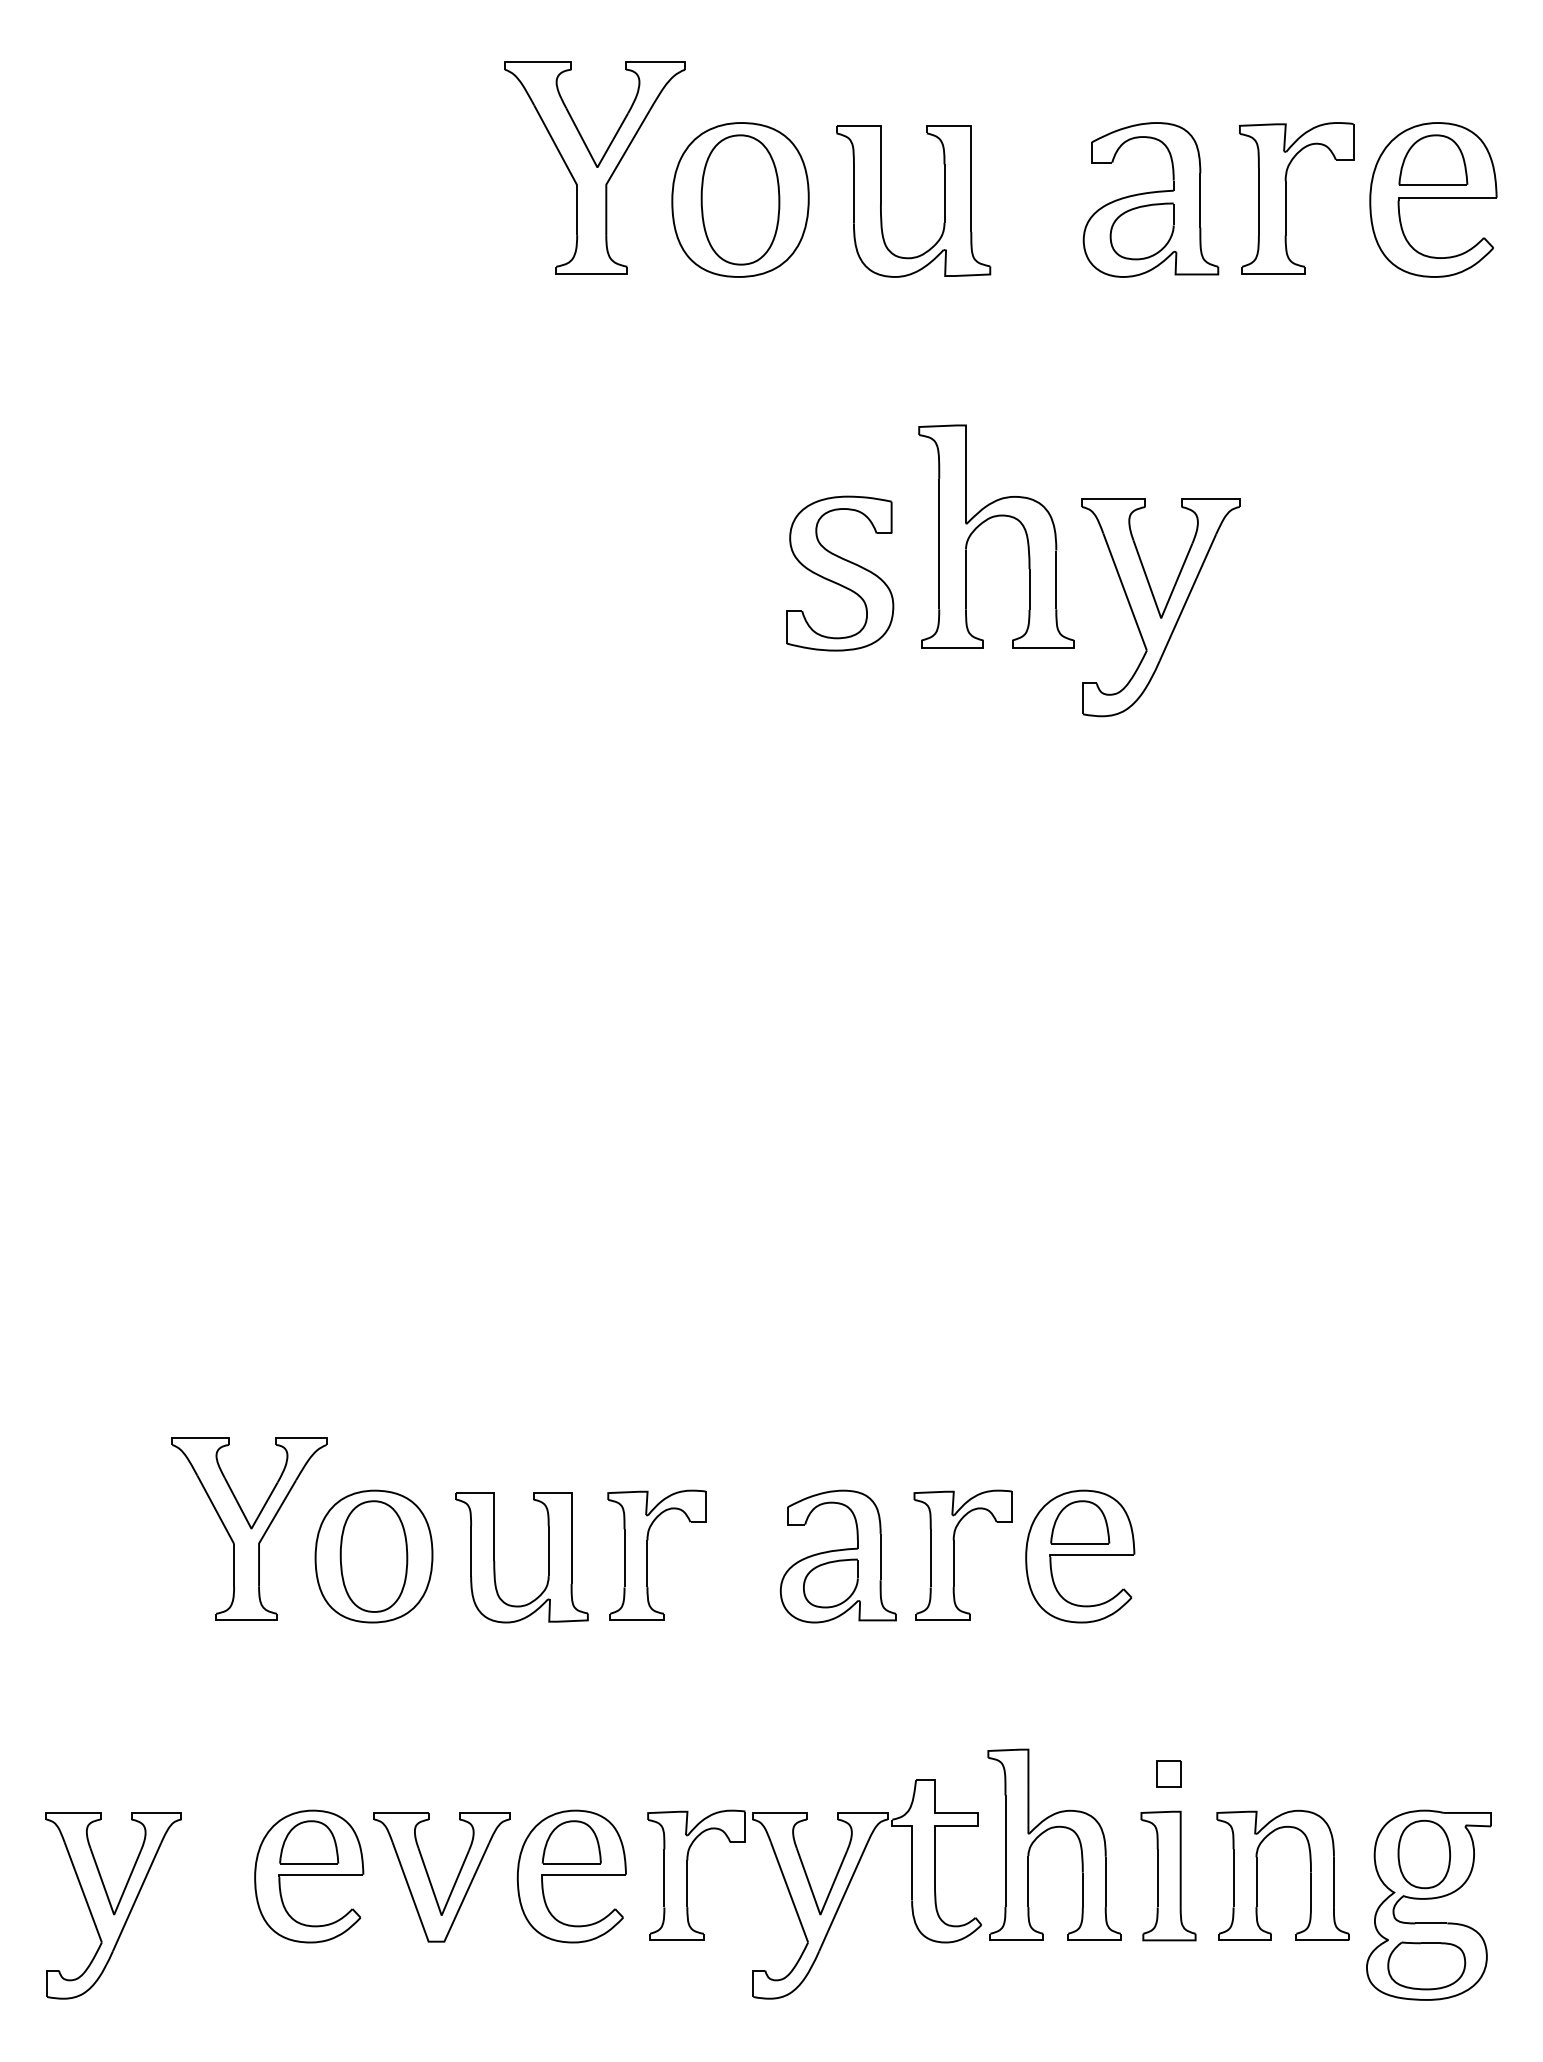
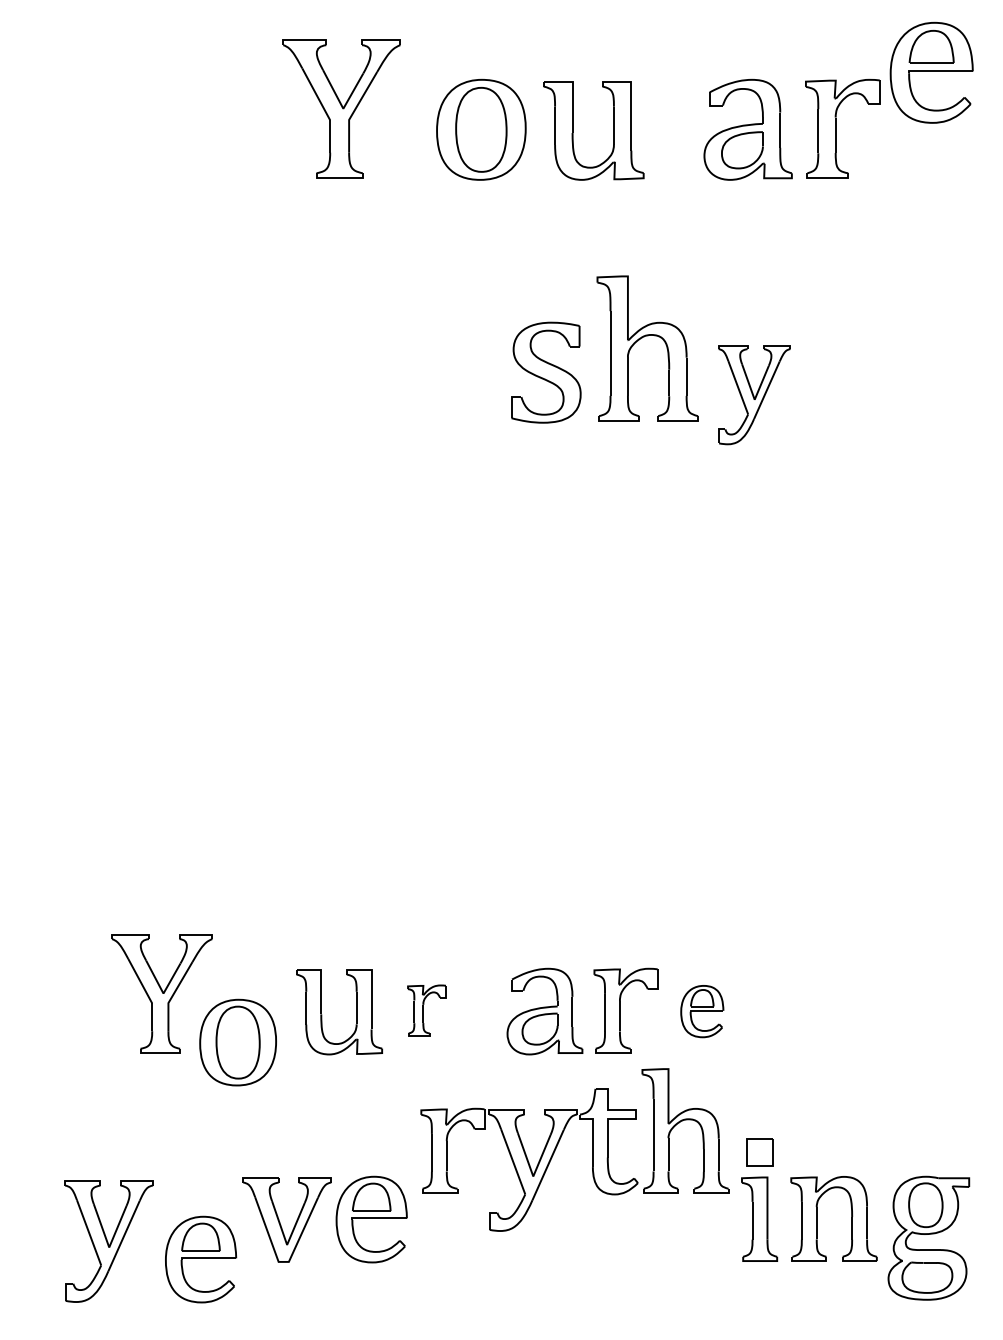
part: (594, 167) -> (341, 108), moved
part: (1433, 199) -> (931, 72), moved
part: (1160, 607) -> (754, 394), size x0.7
part: (656, 1554) -> (426, 1010), size x0.6
part: (373, 1556) -> (237, 1042), moved
part: (1080, 1556) -> (702, 1011), size x0.6
part: (1168, 1773) -> (759, 1152), size x1.6
part: (860, 1862) -> (559, 1142), moved
part: (309, 1876) -> (201, 1259), moved
part: (113, 1905) -> (108, 1241), moved

